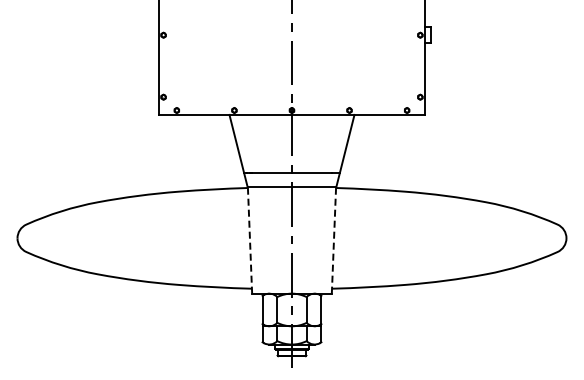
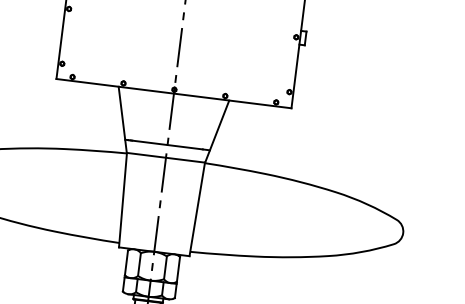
line: (250, 240) -> (123, 200), dashed -> solid
line: (333, 240) -> (196, 209), dashed -> solid

